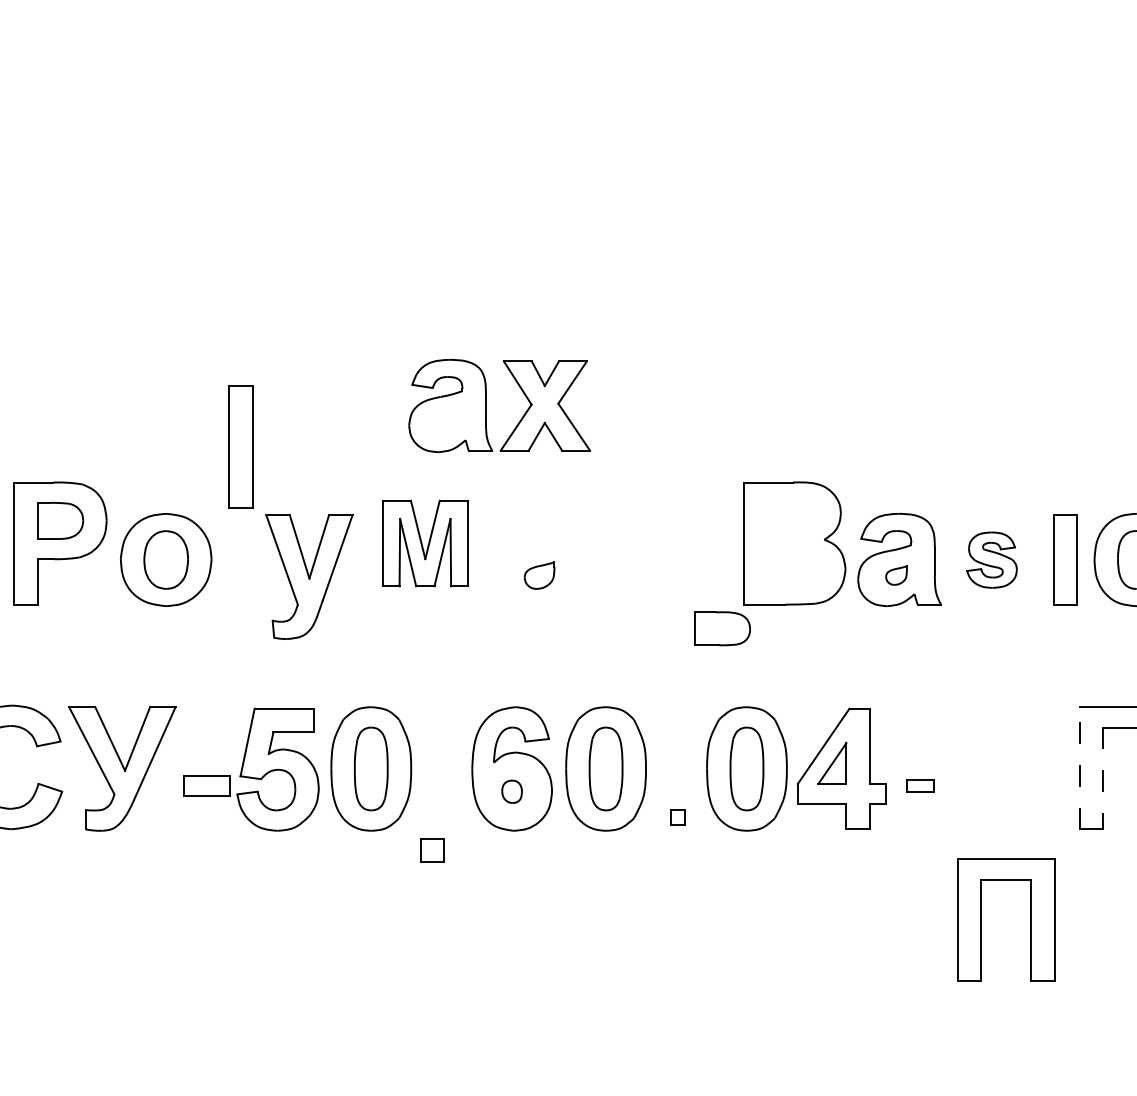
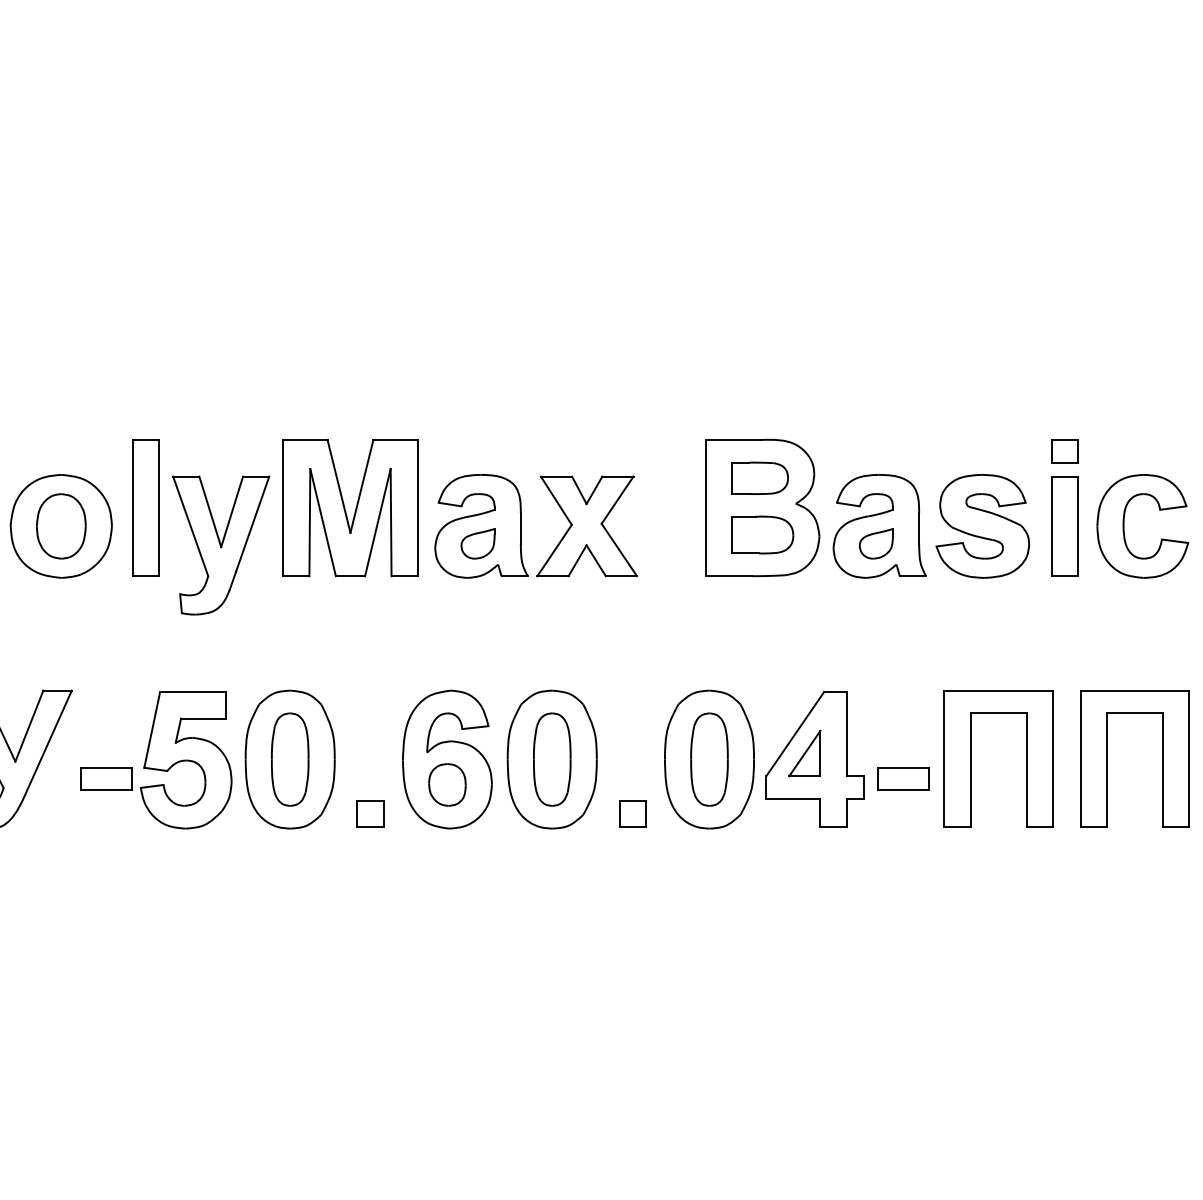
part: (486, 405) -> (521, 525), moved
part: (240, 446) -> (145, 507), moved
part: (1065, 492) -> (1064, 451), added
part: (792, 516) -> (760, 477), added
part: (425, 543) -> (350, 507), size x1.43
part: (991, 560) -> (982, 526), size x1.67
part: (896, 575) -> (876, 543), size x1.43
part: (722, 628) -> (762, 534), moved
line: (1079, 767) -> (1080, 757), dashed -> solid
line: (1103, 778) -> (1107, 770), dashed -> solid
part: (920, 785) -> (903, 778), size x1.67
part: (511, 791) -> (446, 784), size x1.67
part: (677, 817) -> (631, 813), size x1.67
part: (432, 850) -> (370, 813), moved
part: (1030, 919) -> (1025, 757), moved

